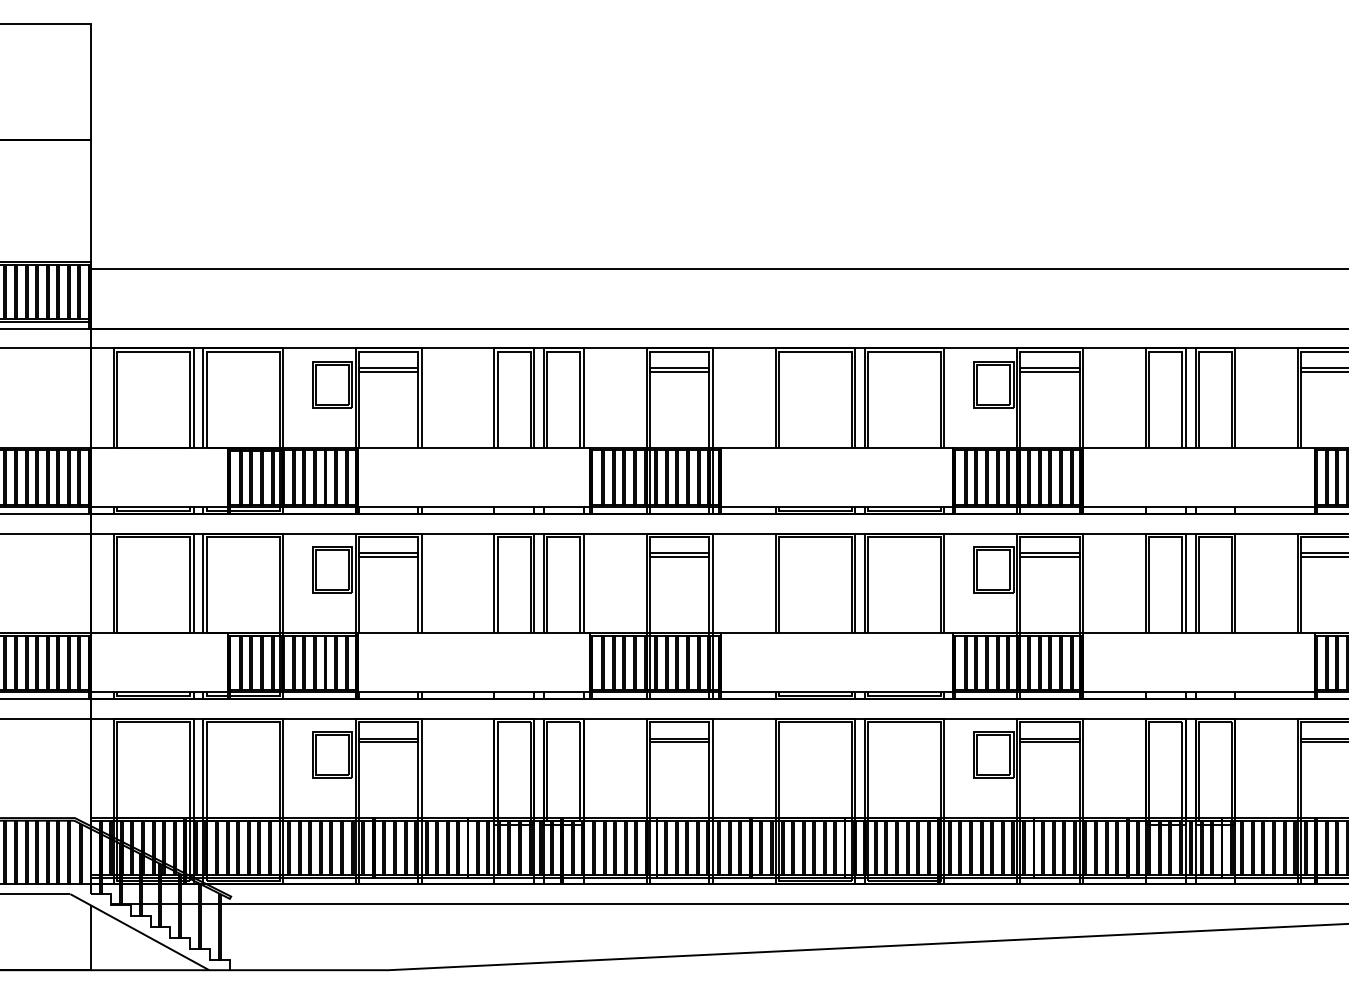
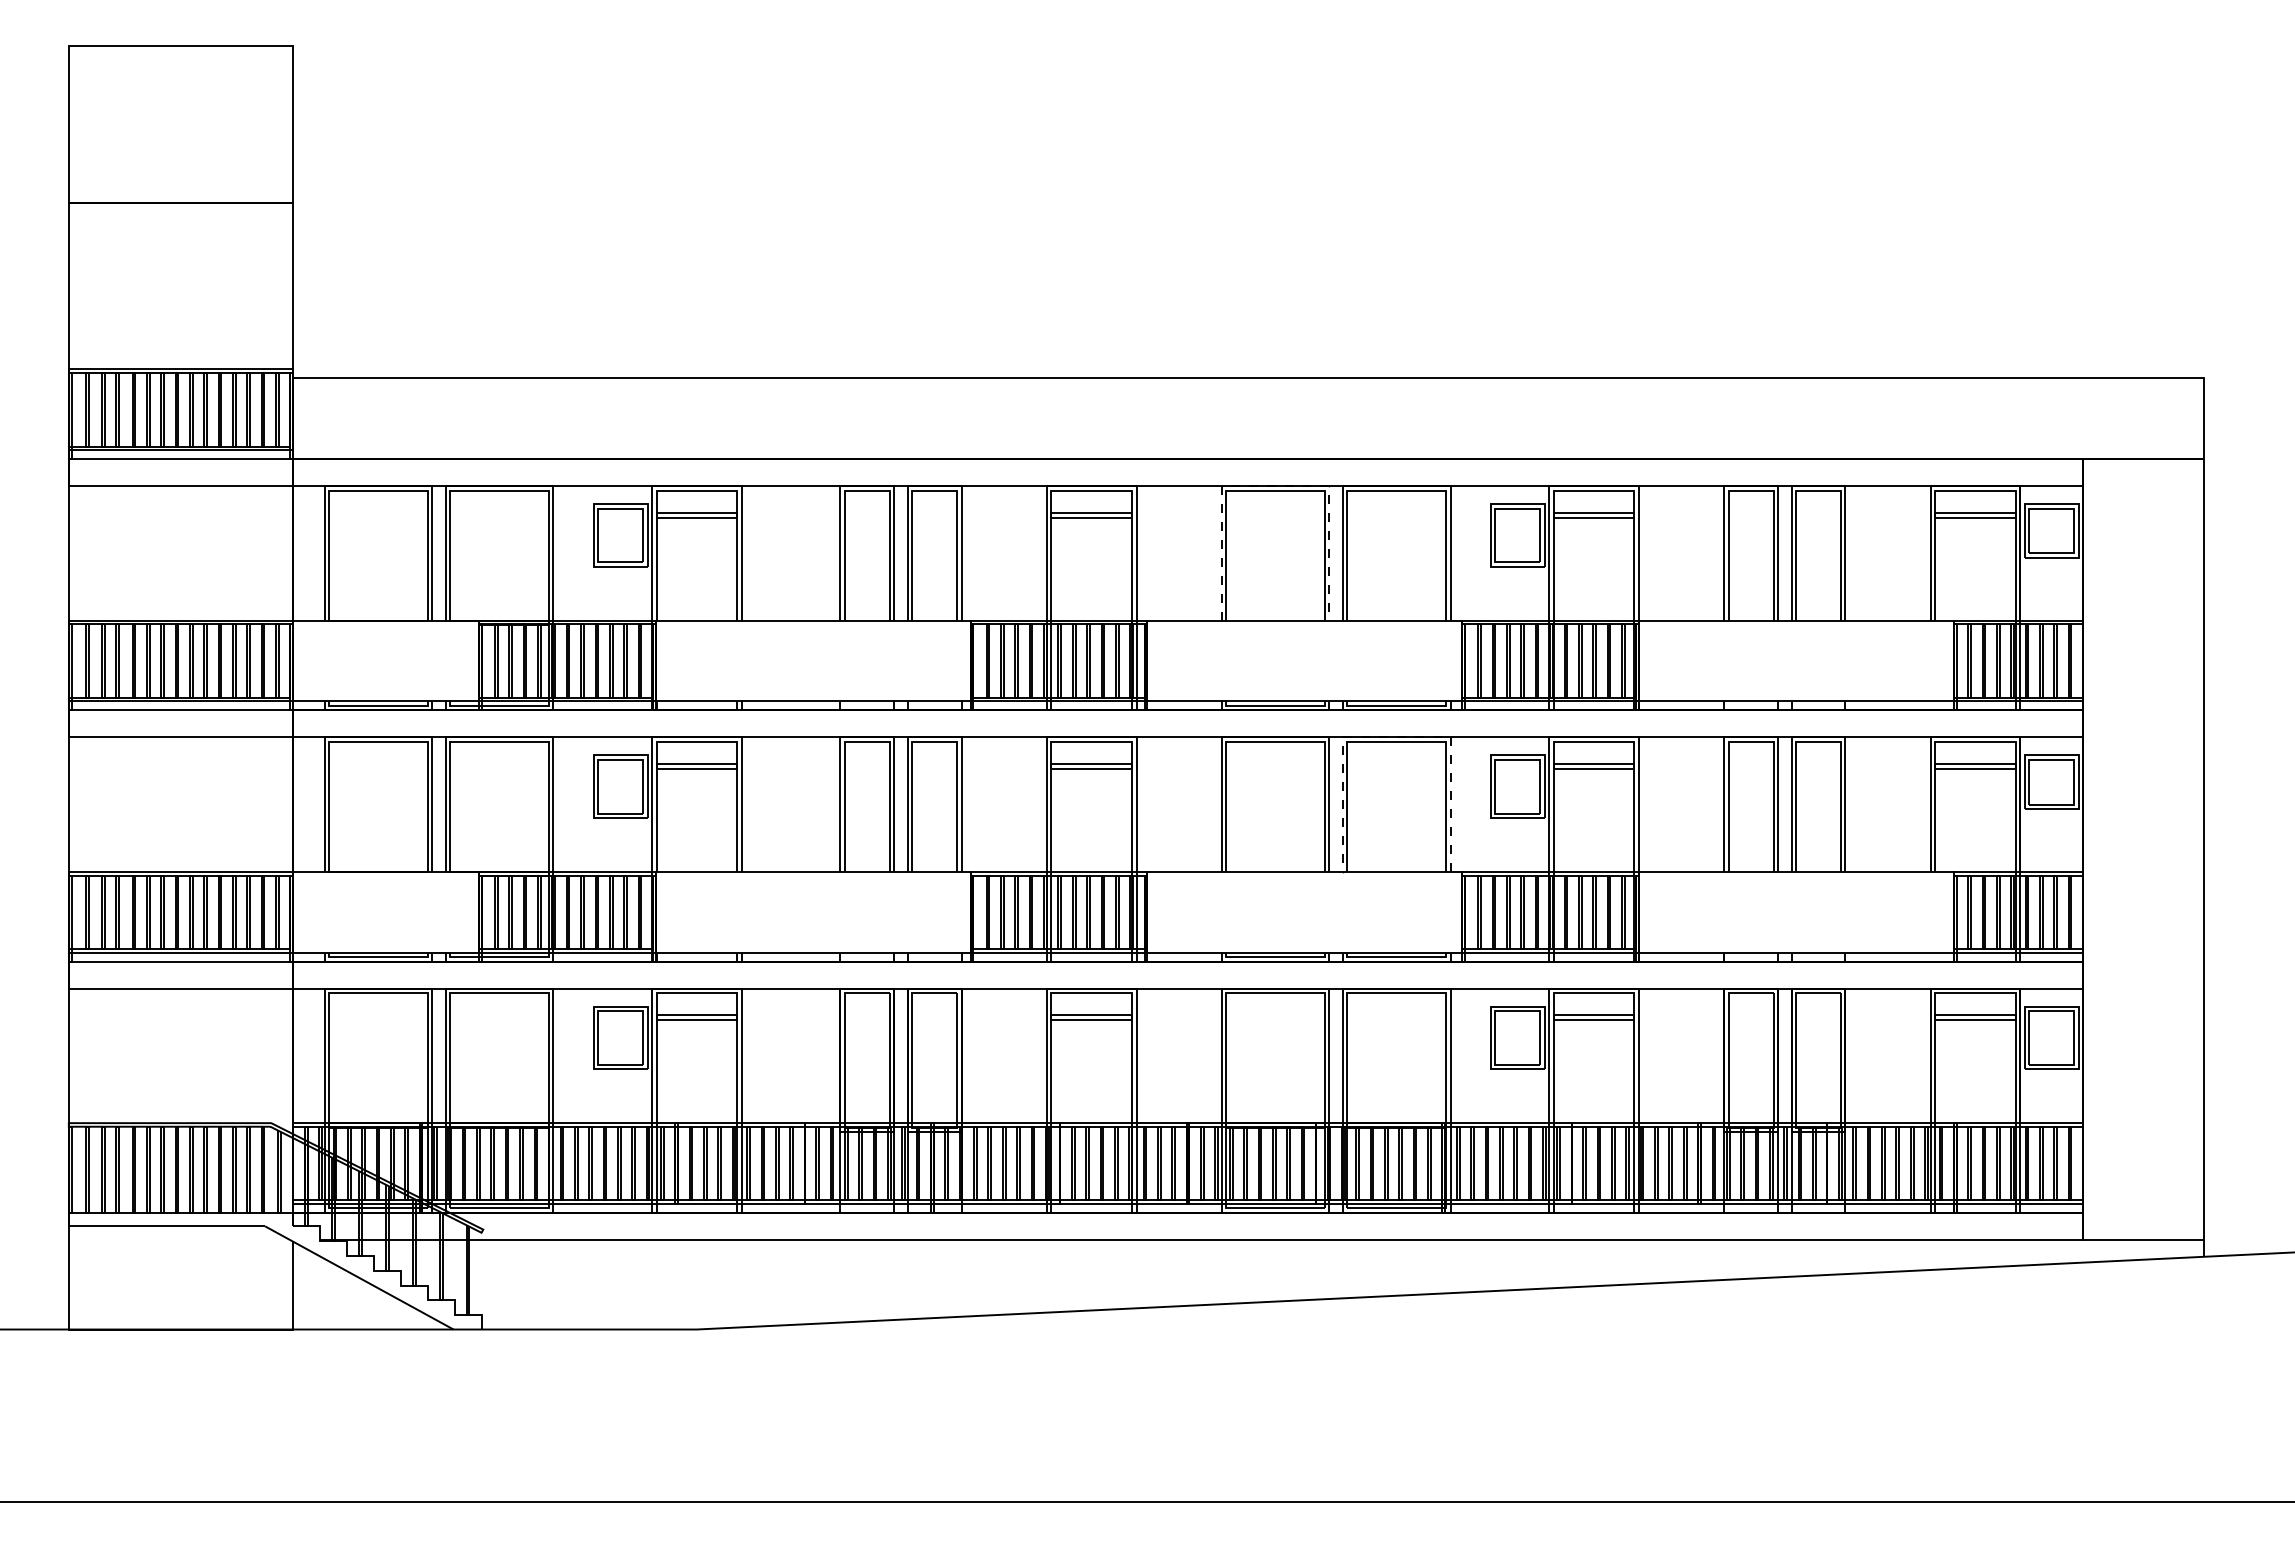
line: (815, 348) -> (1275, 486), solid -> dashed
line: (904, 533) -> (1396, 737), solid -> dashed

